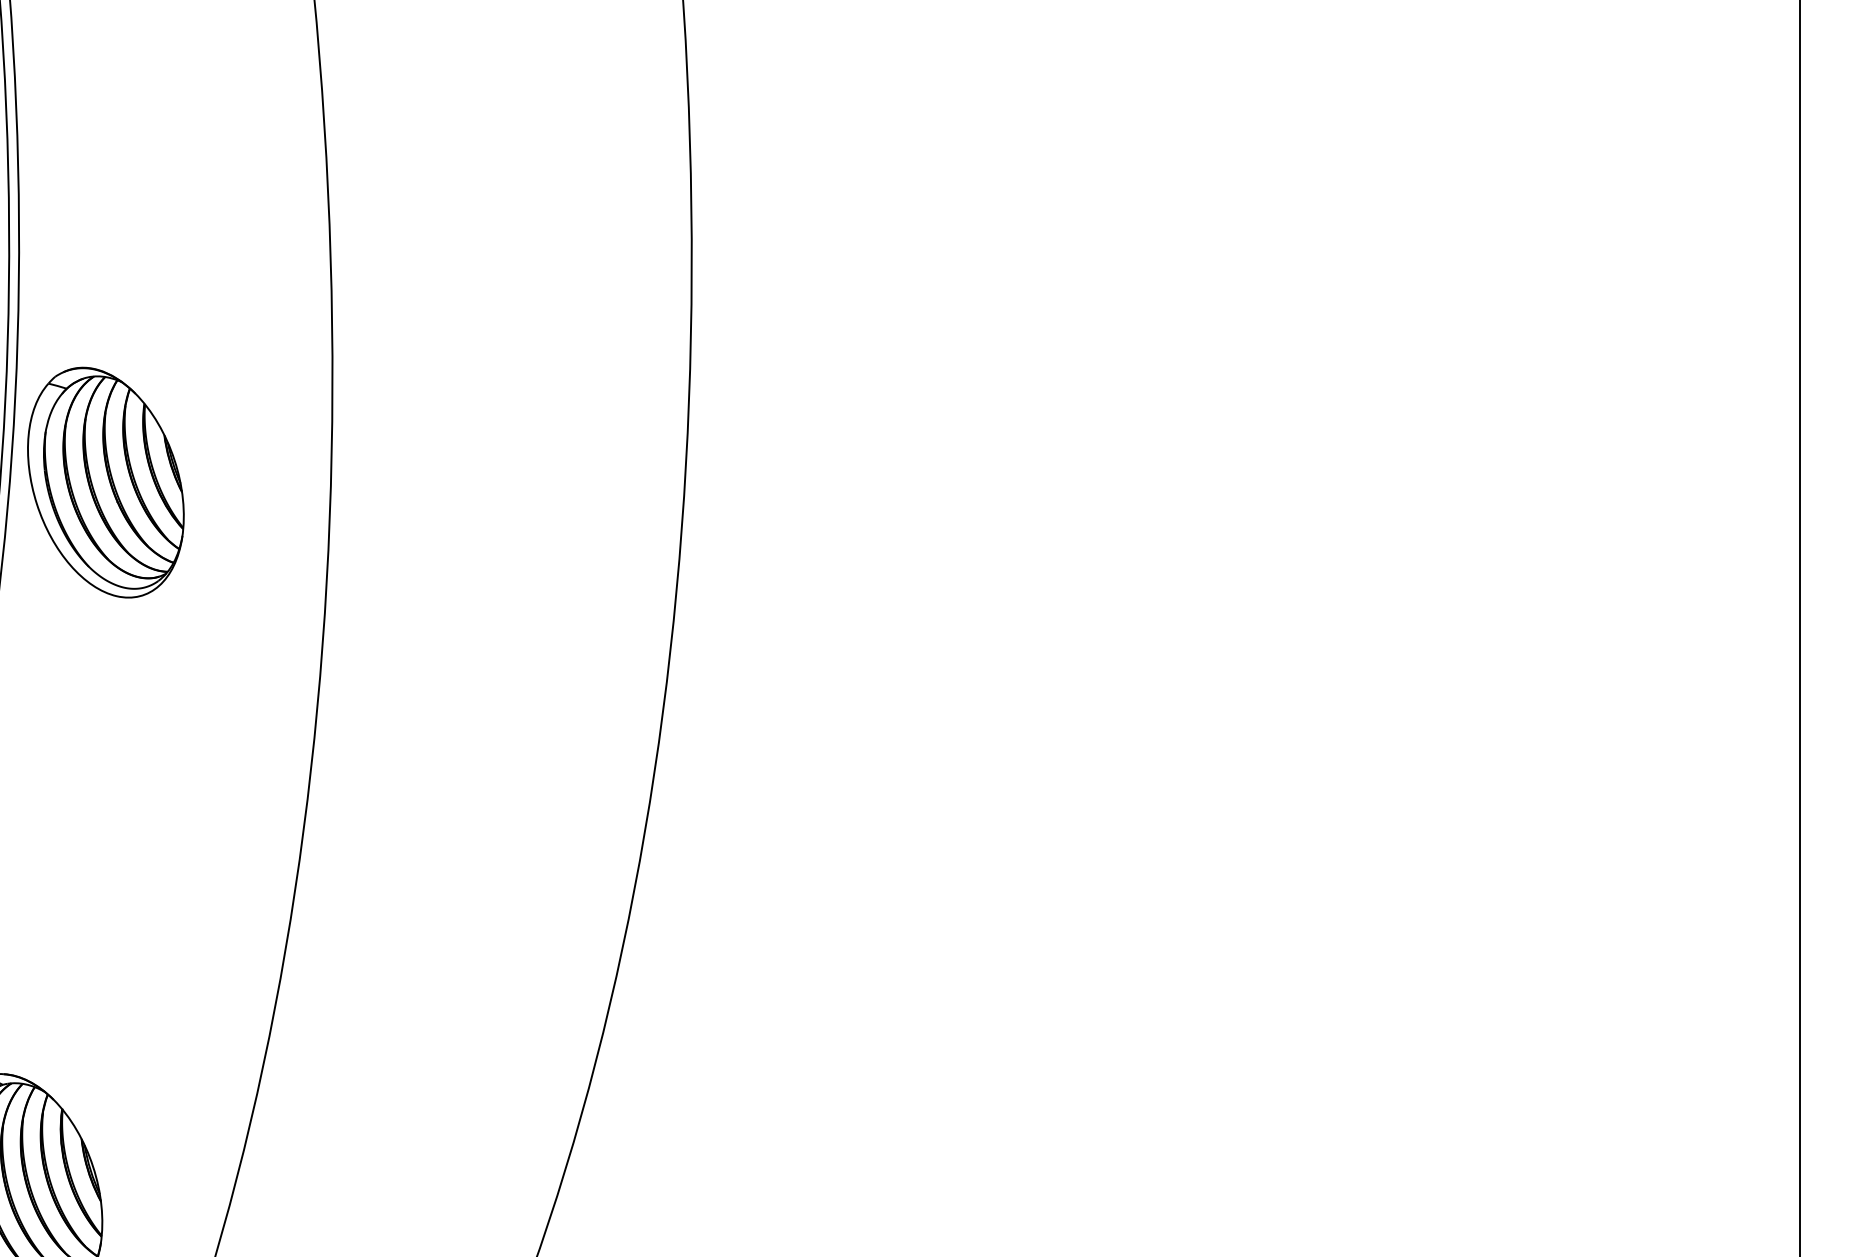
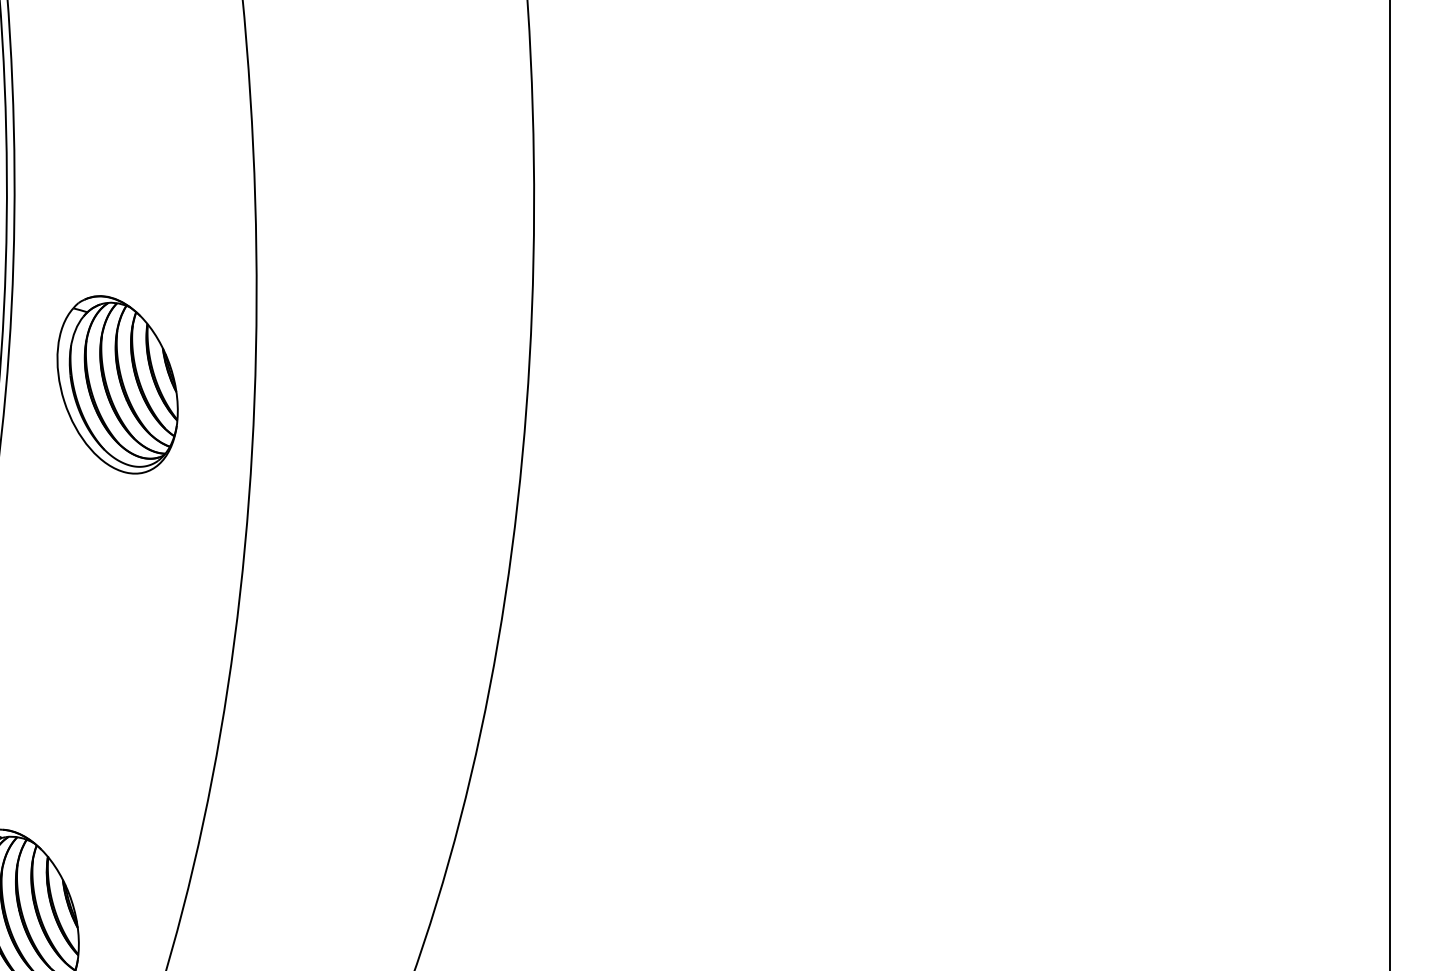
part: (105, 482) -> (117, 384), moved

